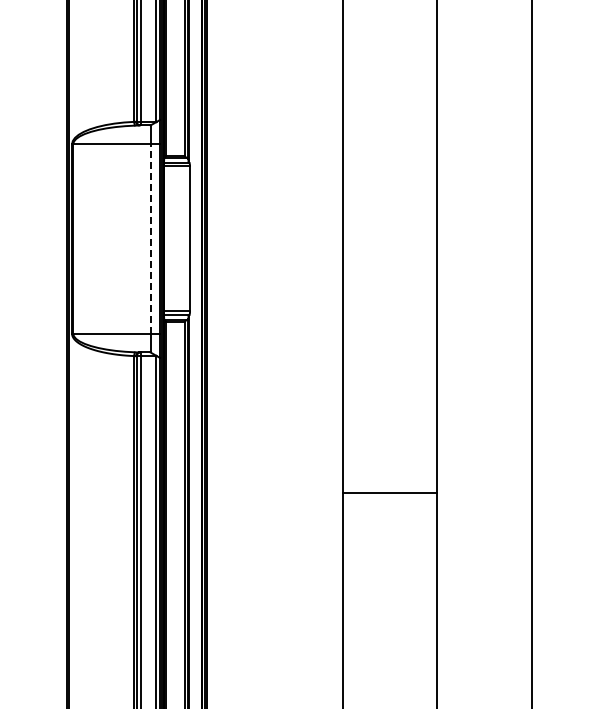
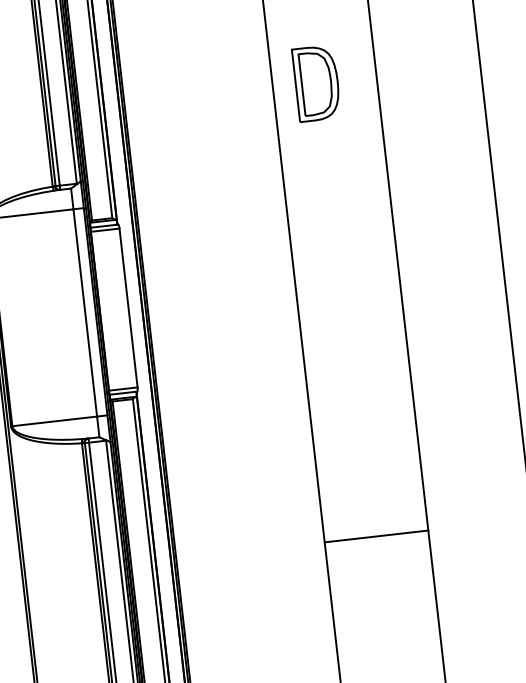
part: (382, 55) -> (316, 82), added
line: (150, 238) -> (85, 312), dashed -> solid
line: (389, 493) -> (375, 536), moved

